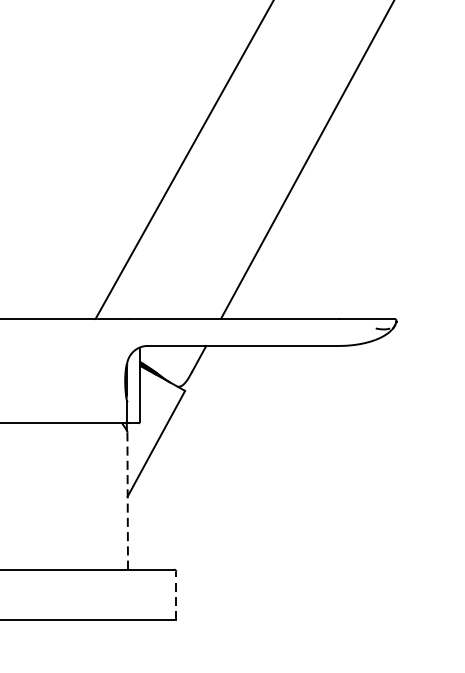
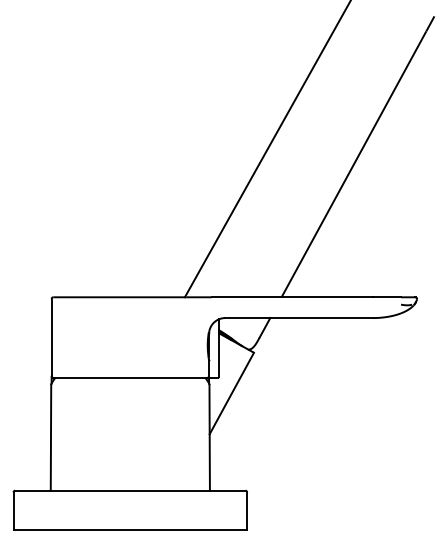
line: (127, 500) -> (209, 437), dashed -> solid
line: (176, 595) -> (247, 510), dashed -> solid

